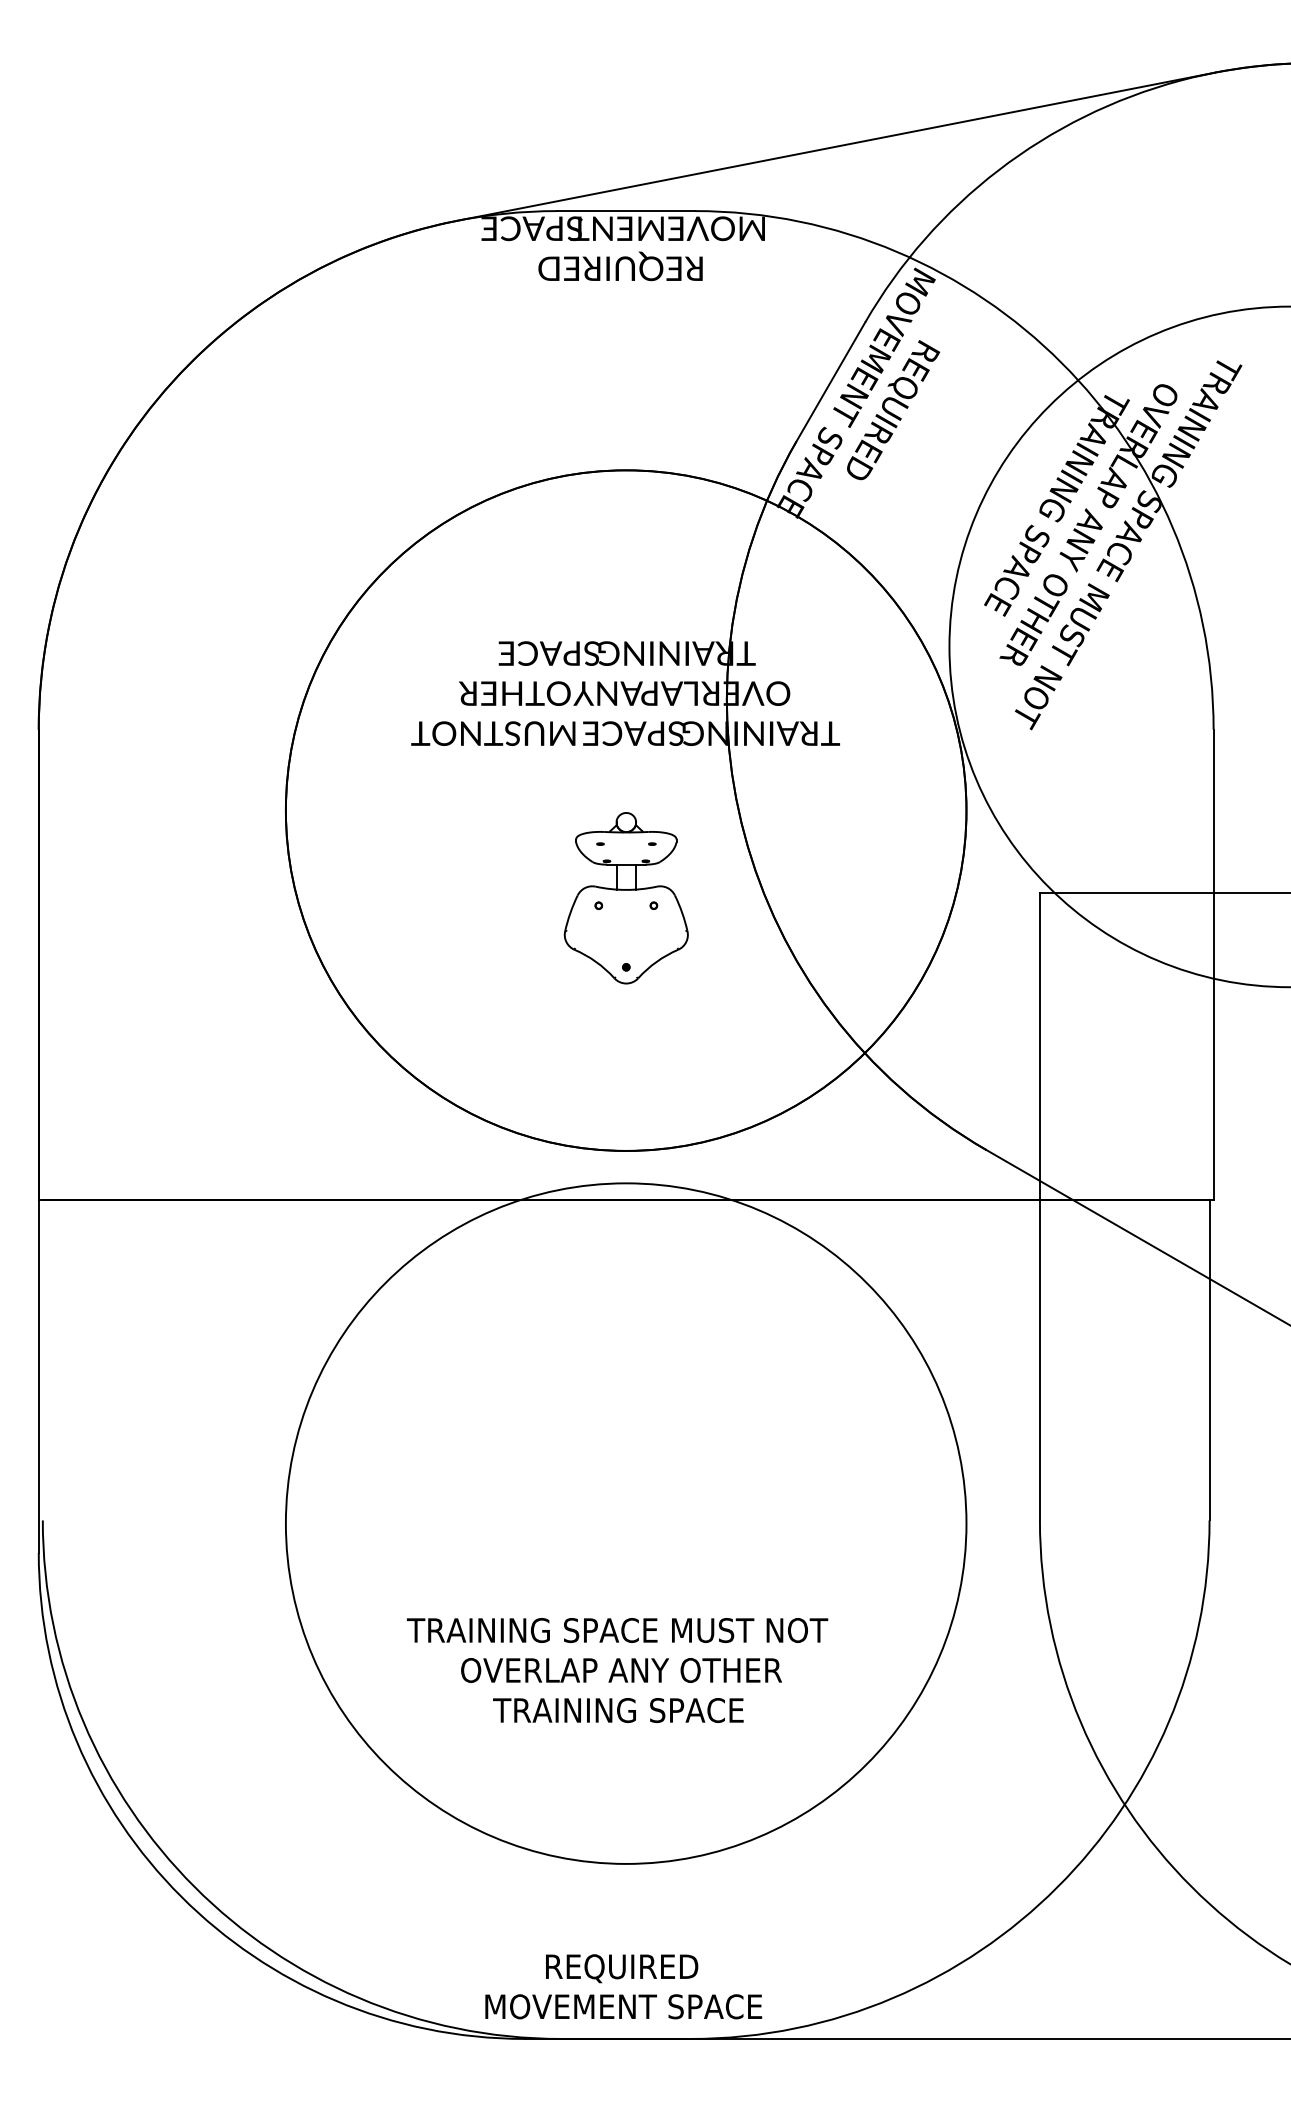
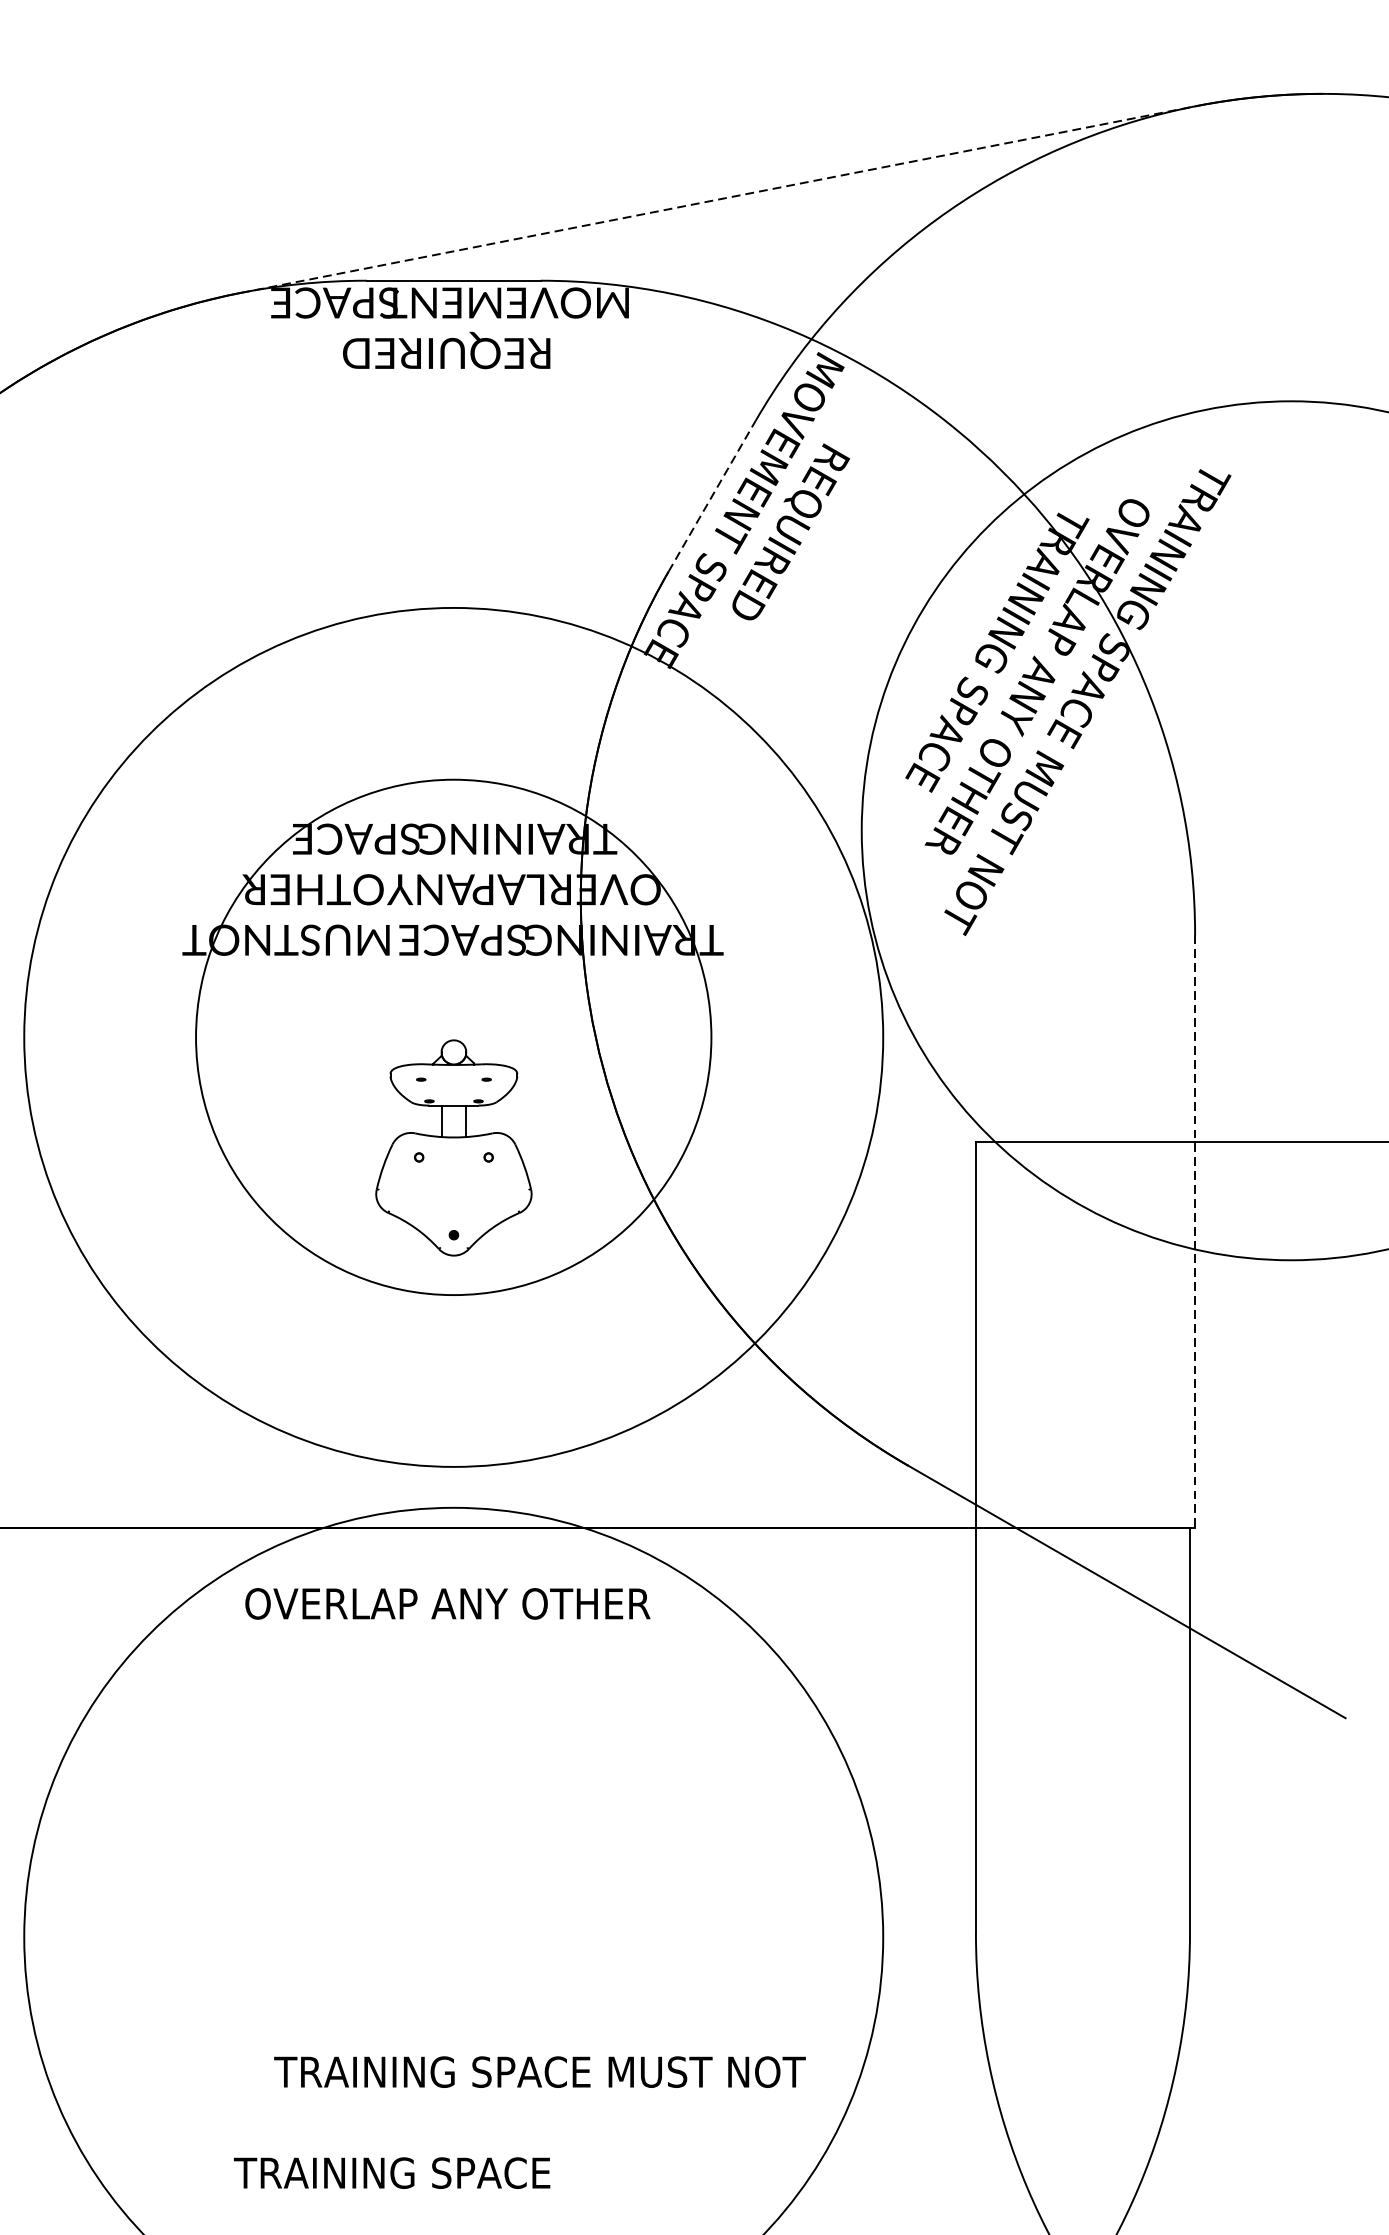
line: (836, 146) -> (719, 199), solid -> dashed
line: (830, 381) -> (711, 495), solid -> dashed
circle: (625, 810) -> (452, 1037), size x0.6
line: (1213, 964) -> (1194, 1231), solid -> dashed
text: (617, 1630) -> (539, 2072), moved
text: (621, 1670) -> (447, 1603), moved
text: (618, 1710) -> (392, 2173), moved

